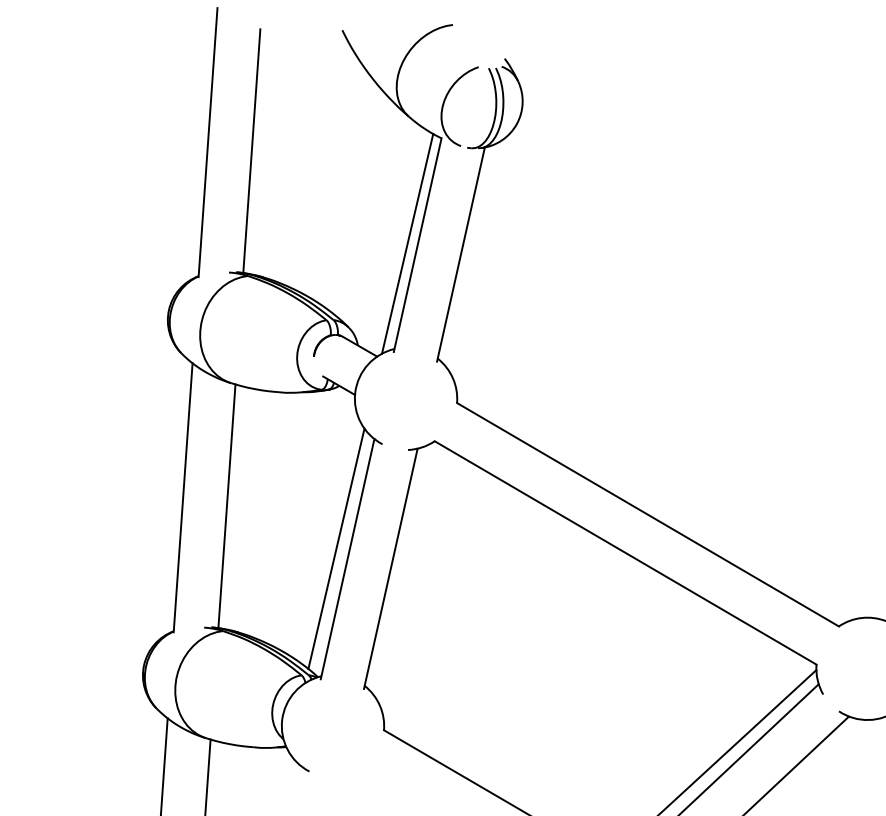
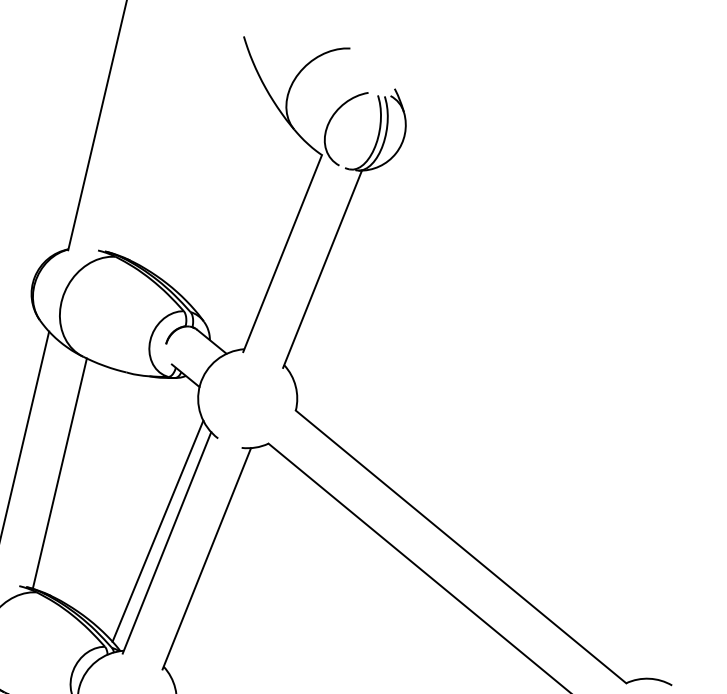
line: (251, 151) -> (138, 138), removed
line: (407, 243) -> (273, 250), removed

